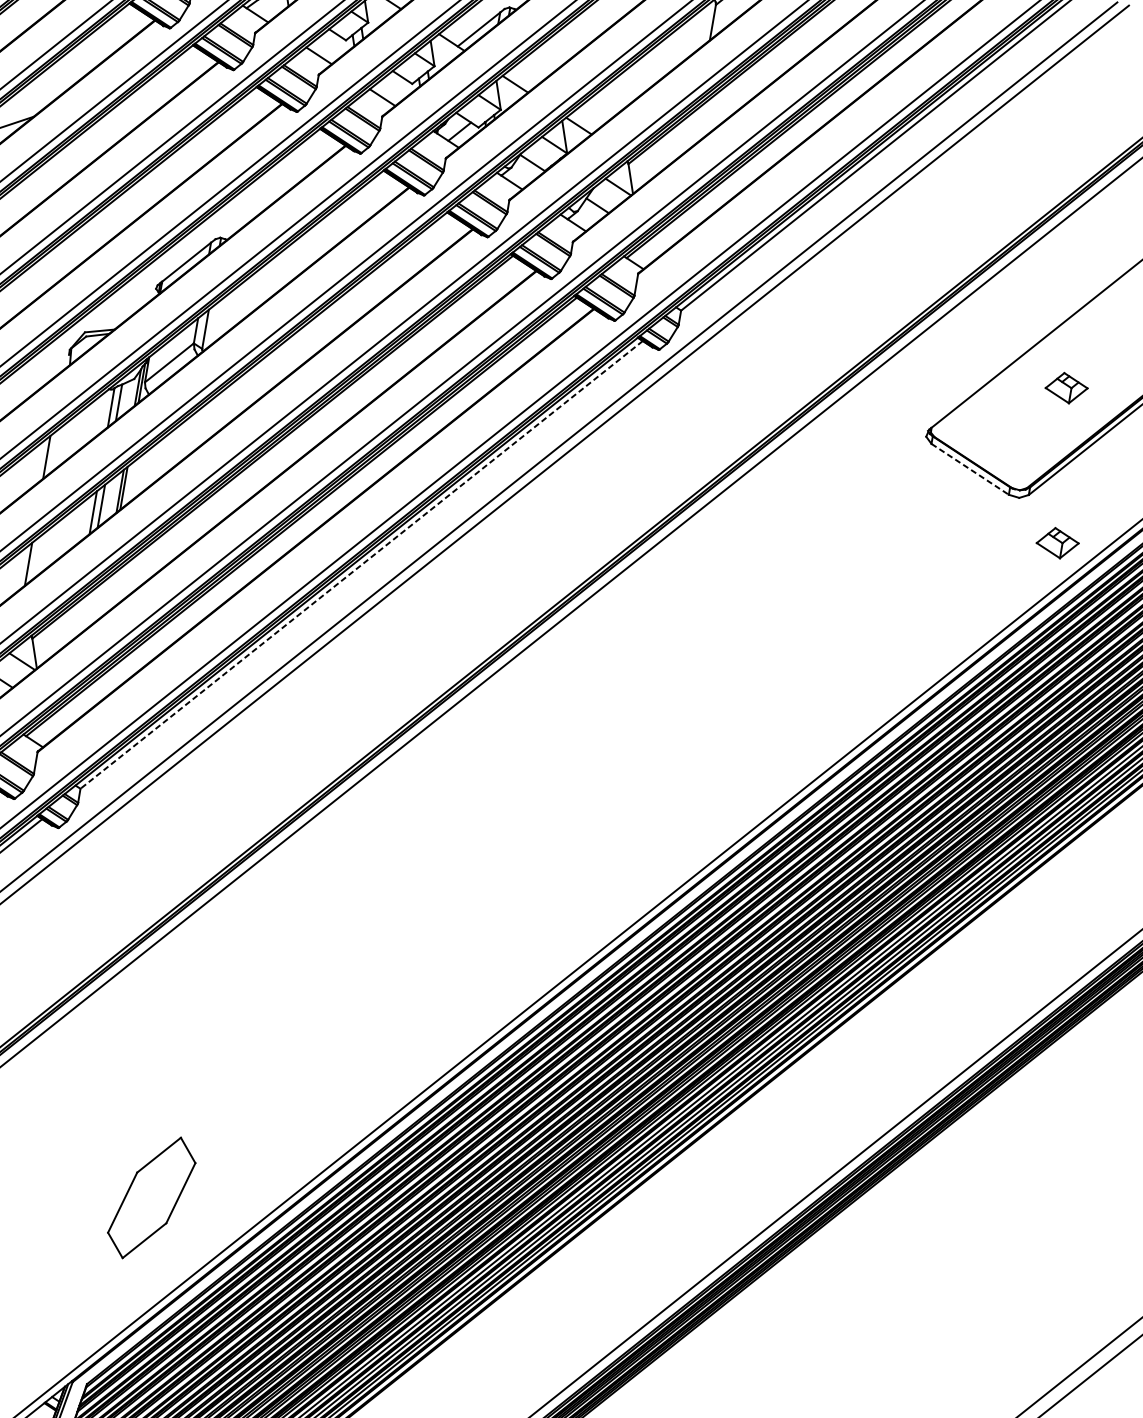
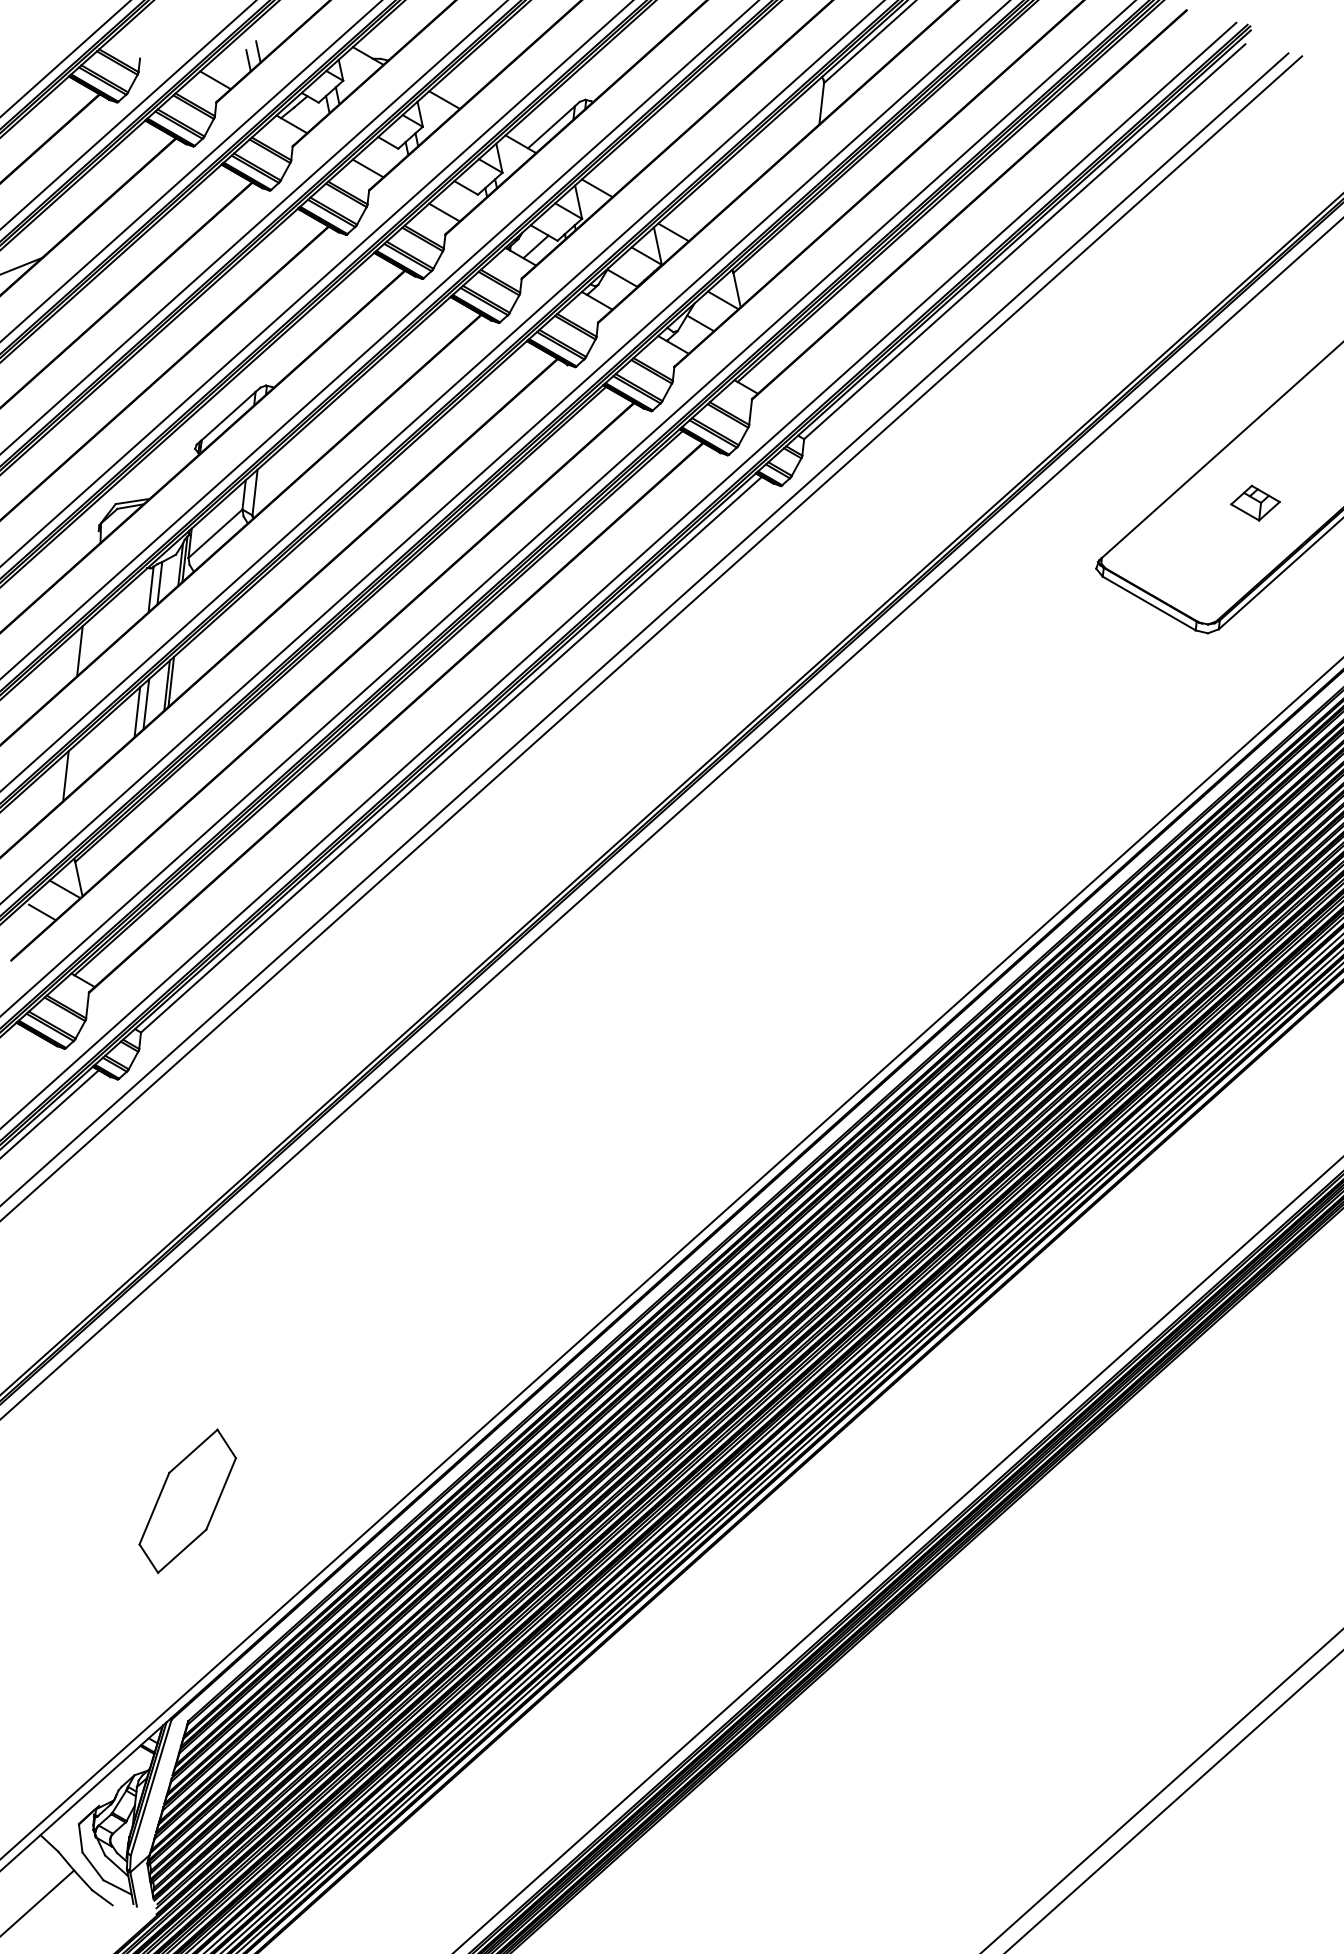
line: (970, 469) -> (1149, 603), dashed -> solid
part: (1057, 542) -> (1255, 682), removed
line: (361, 564) -> (451, 754), dashed -> solid
part: (151, 1197) -> (187, 1500), moved

